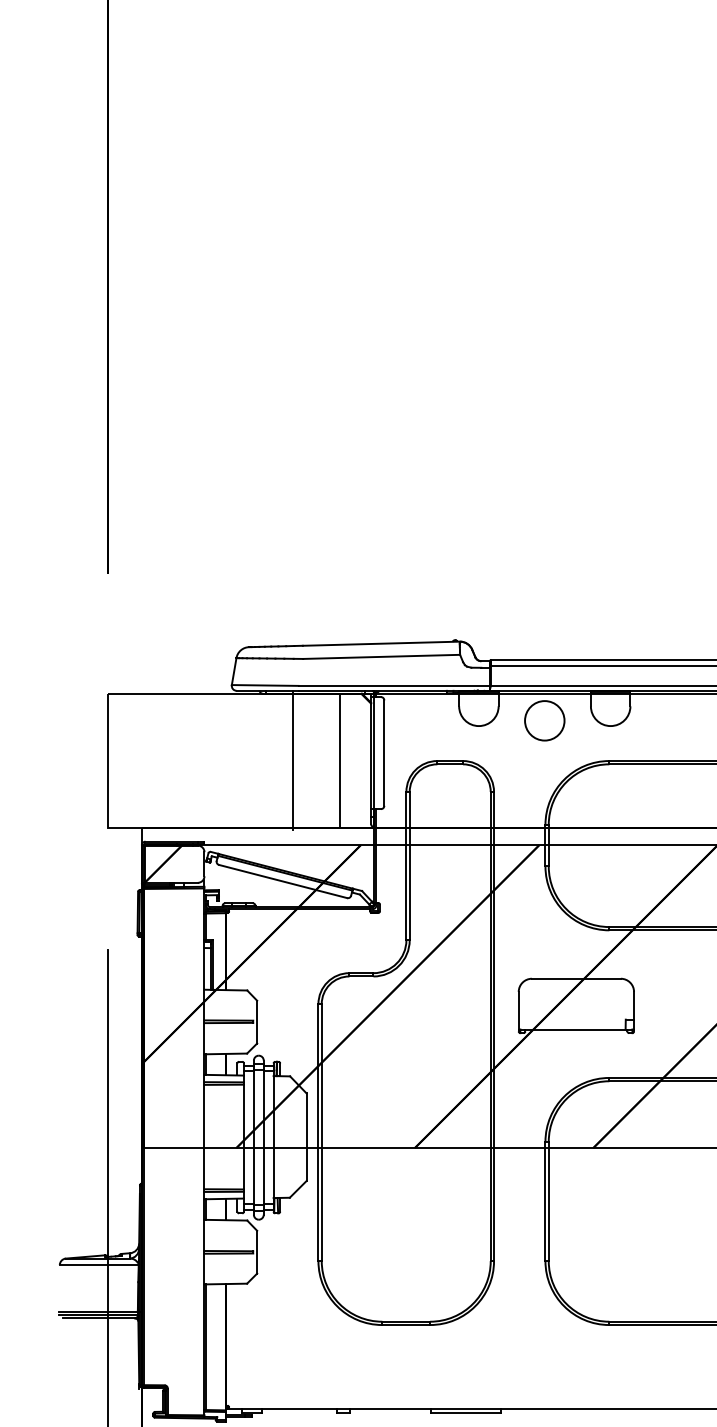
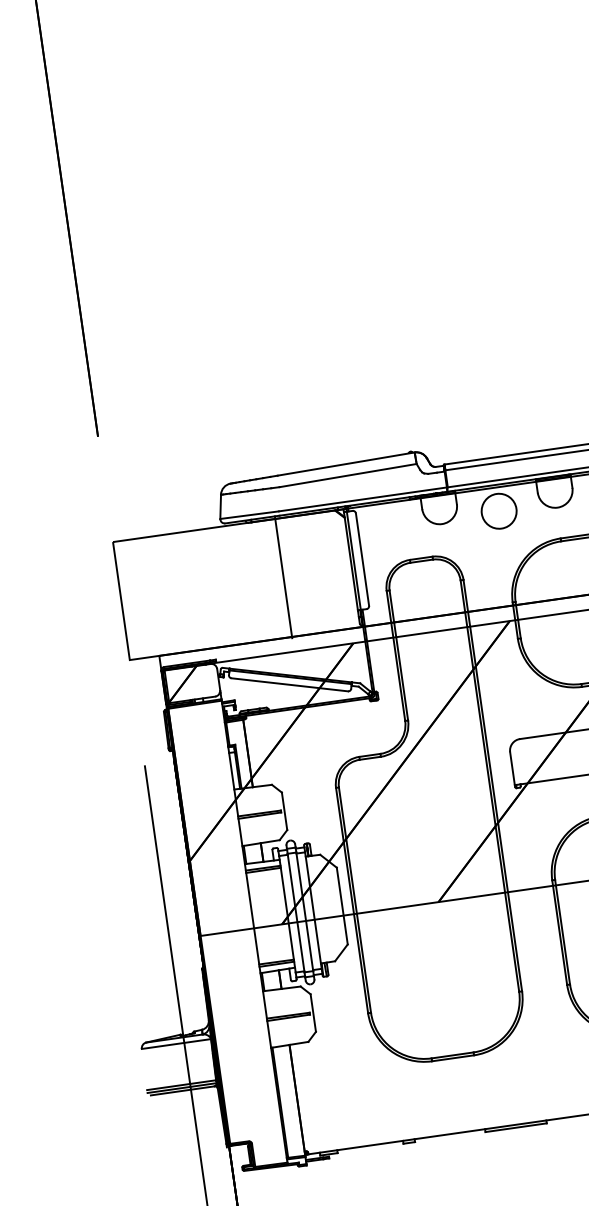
line: (340, 760) -> (324, 571), removed

